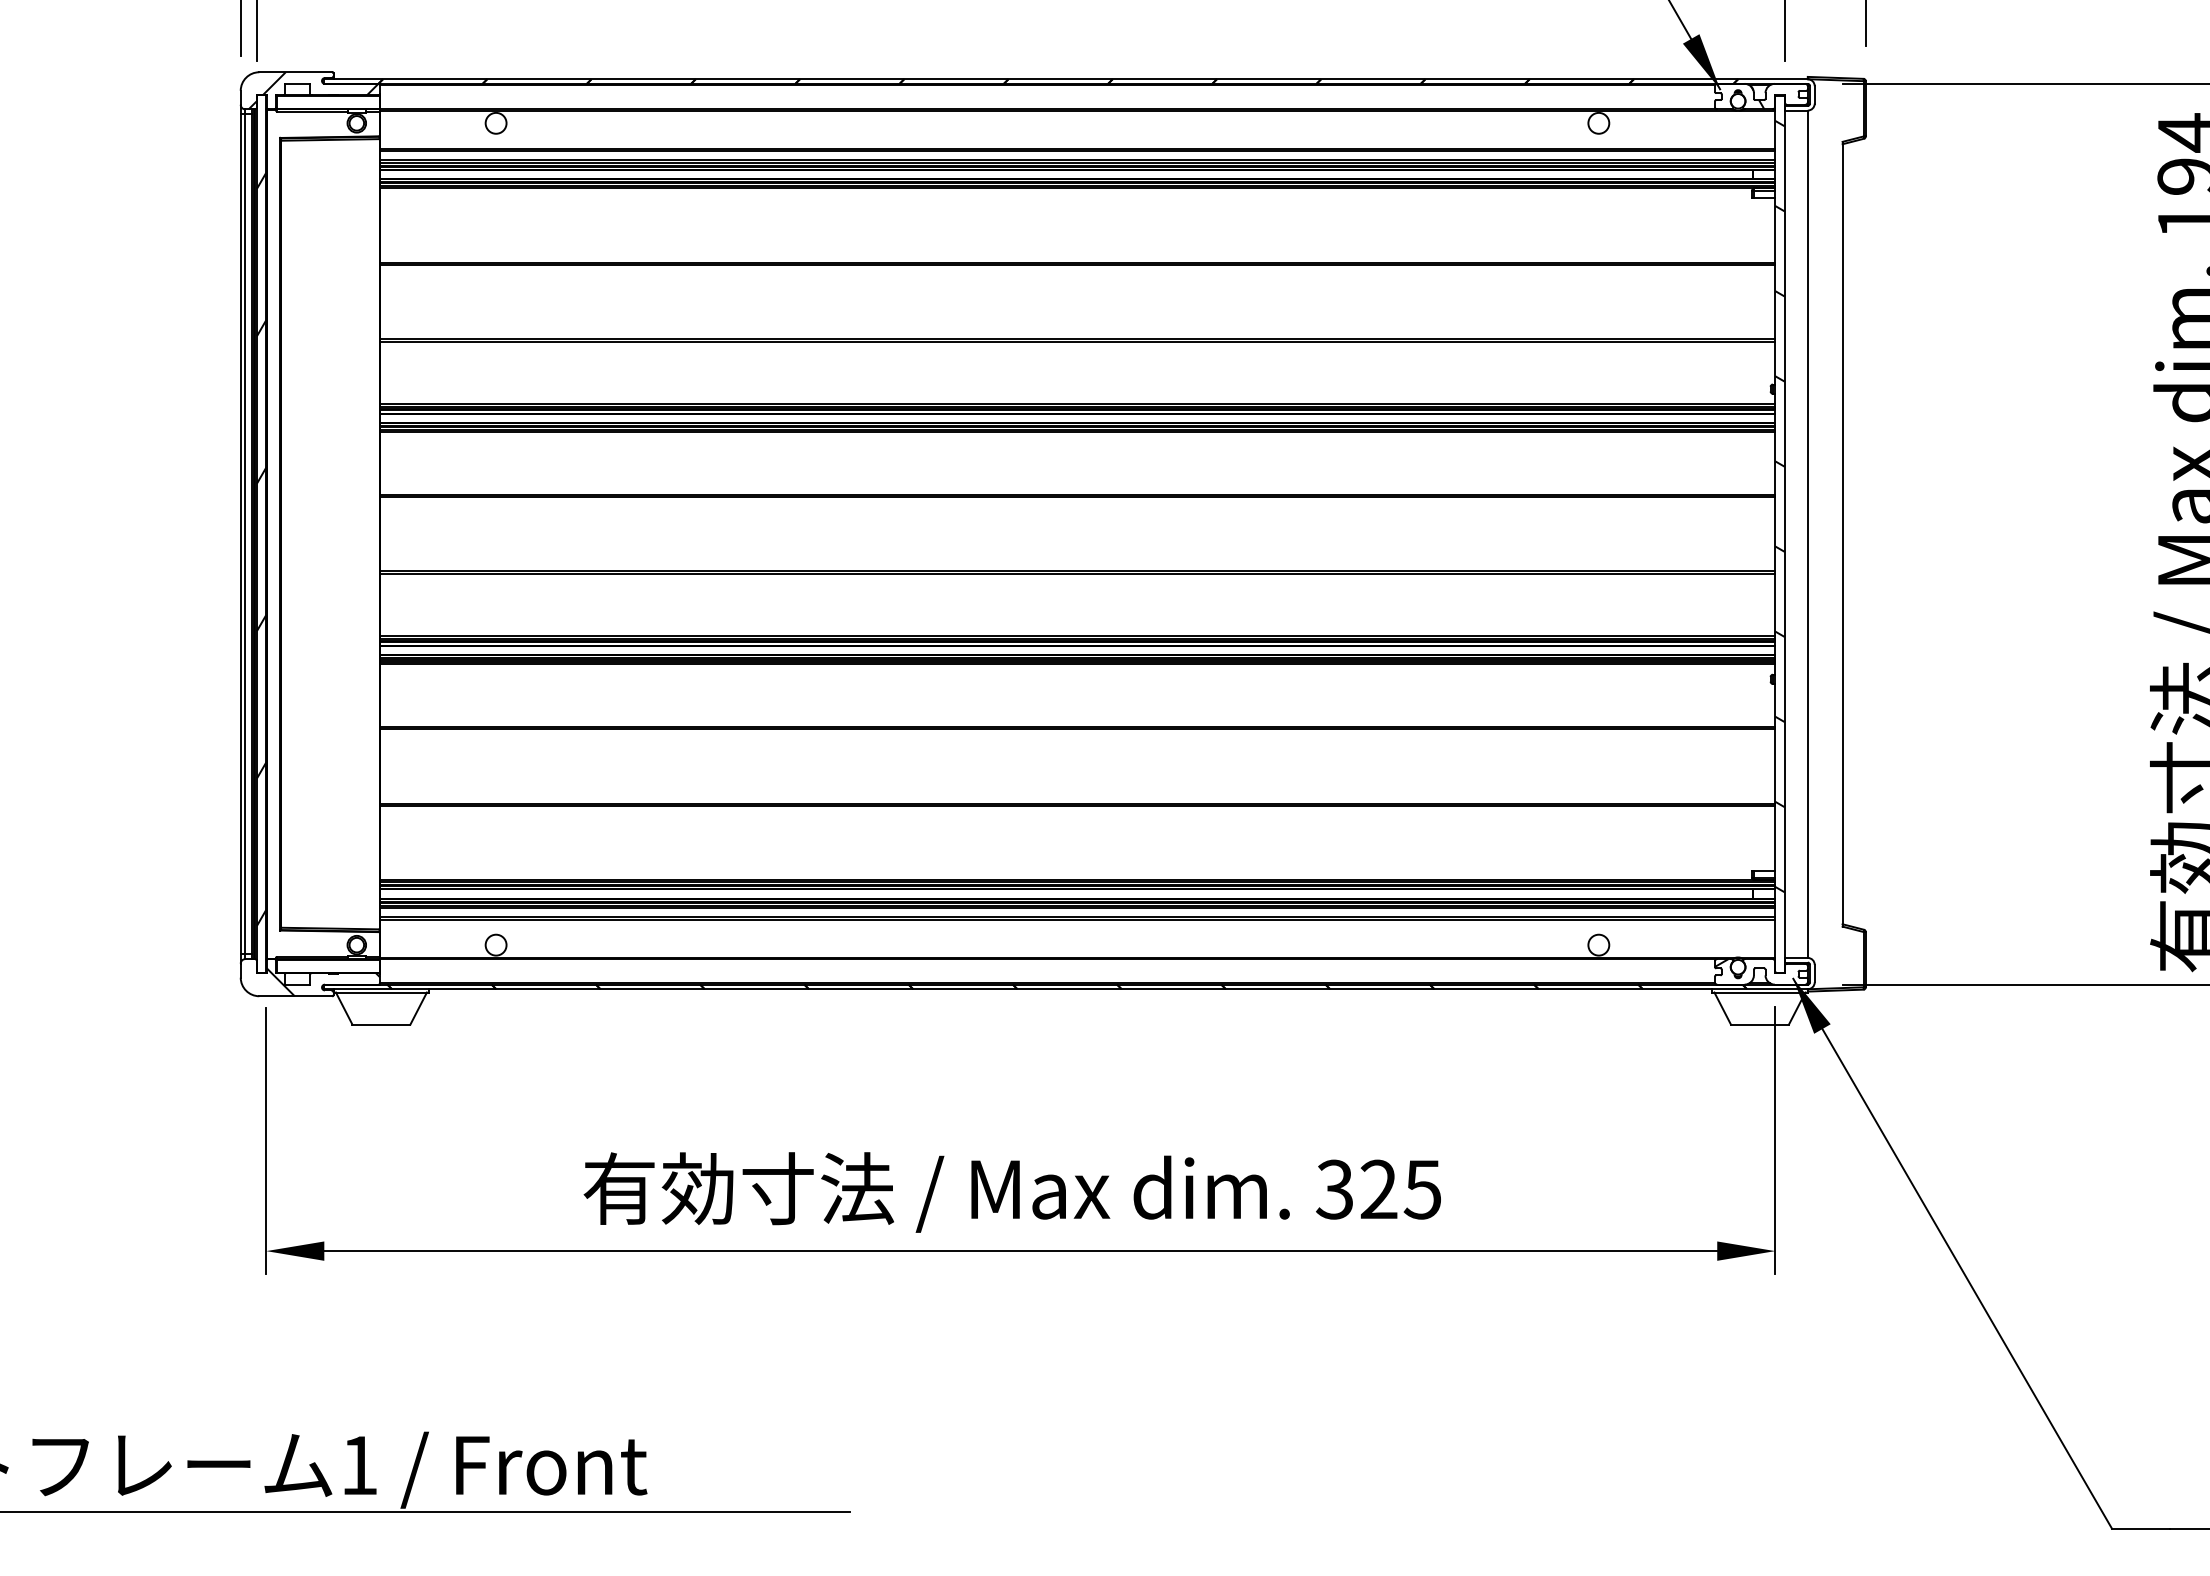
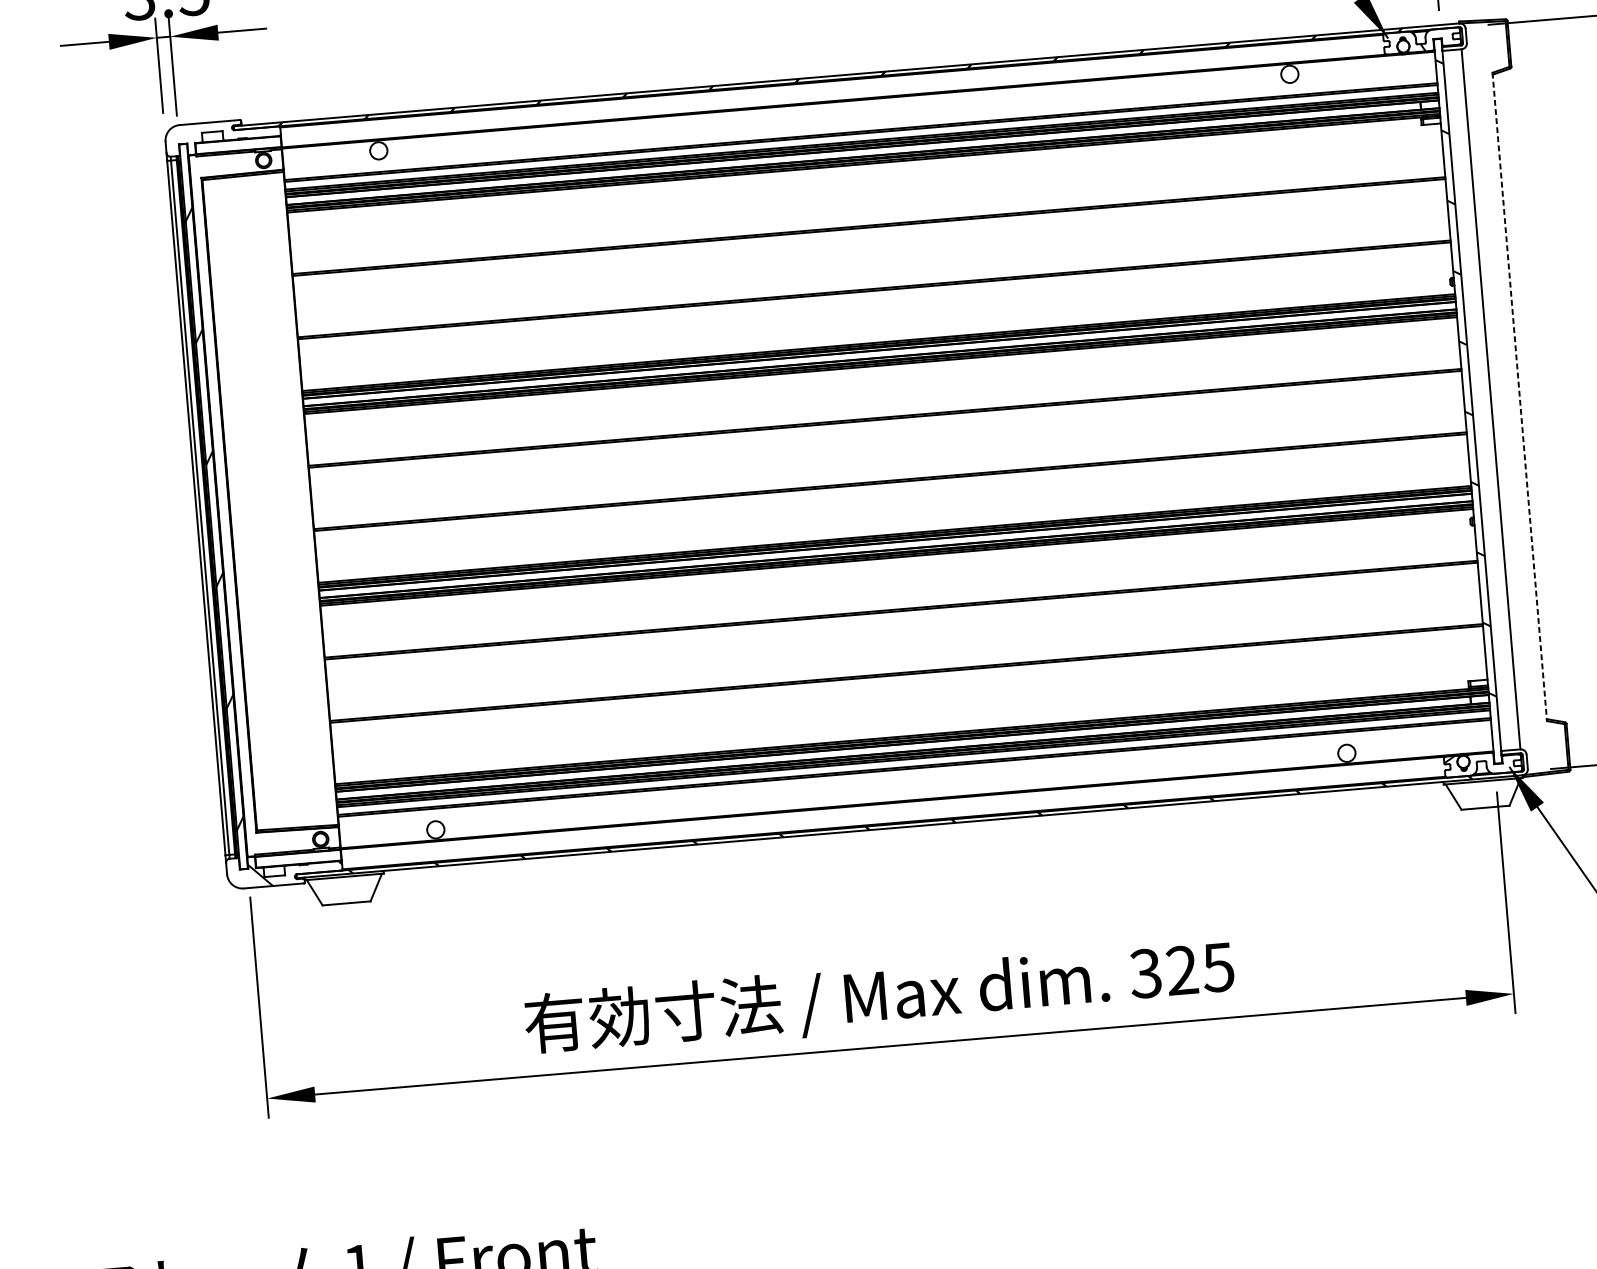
hatch: (313, 90) -> (225, 136), removed
line: (1842, 534) -> (1519, 397), solid -> dashed

